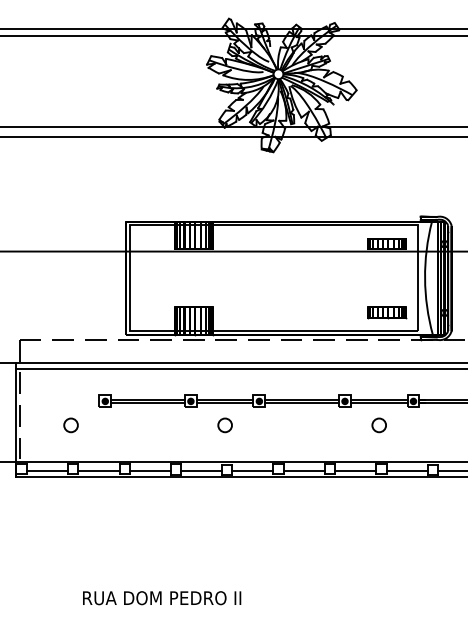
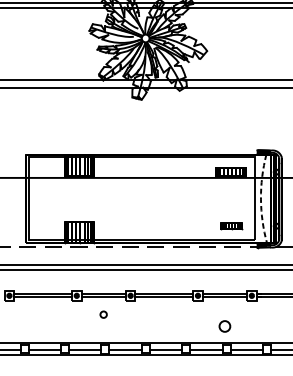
arc: (425, 278) -> (261, 199), solid -> dashed
part: (387, 312) -> (231, 225), size x0.7
circle: (224, 425) -> (103, 314), size x0.6
circle: (378, 425) -> (224, 326), moved

